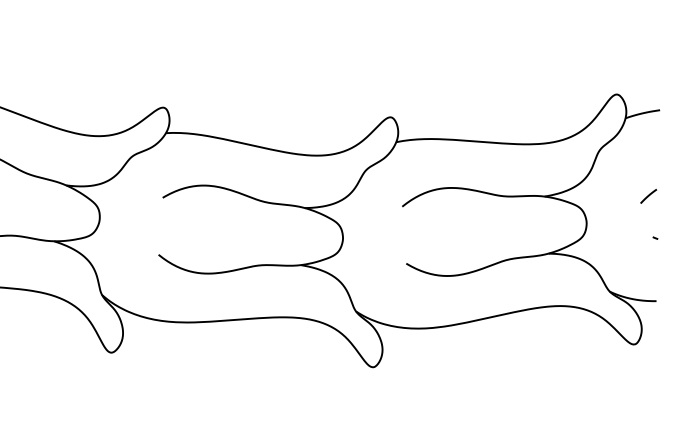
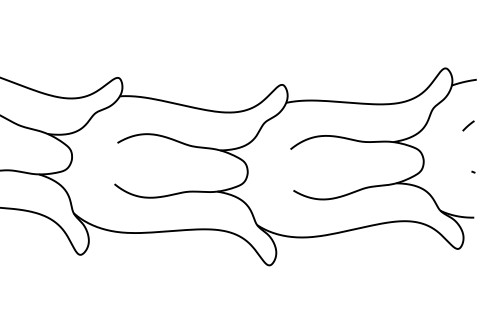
line: (648, 195) -> (468, 125), moved

